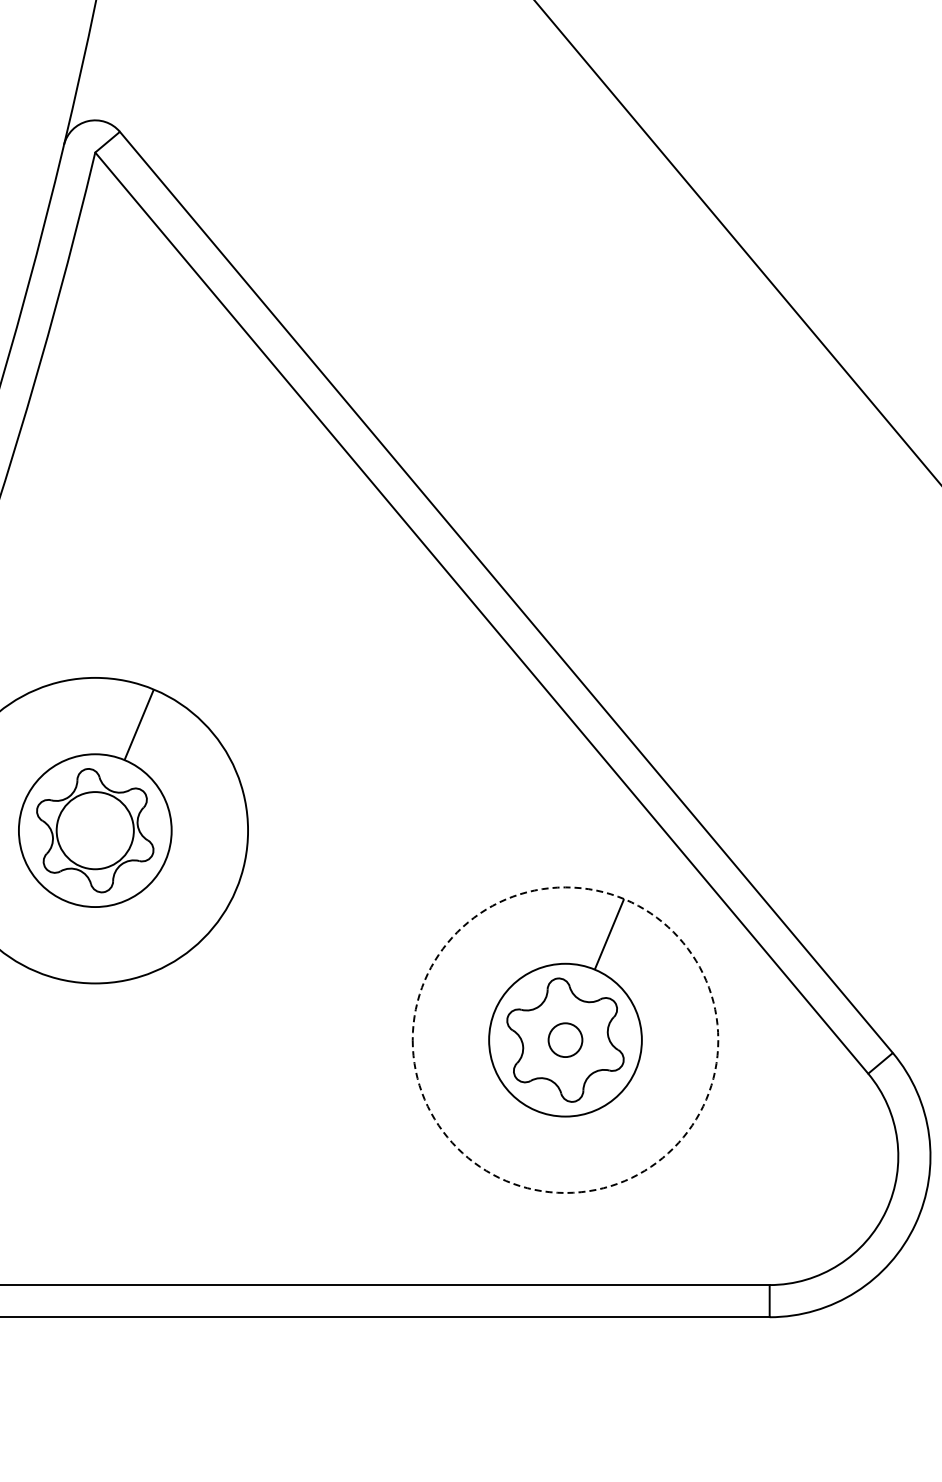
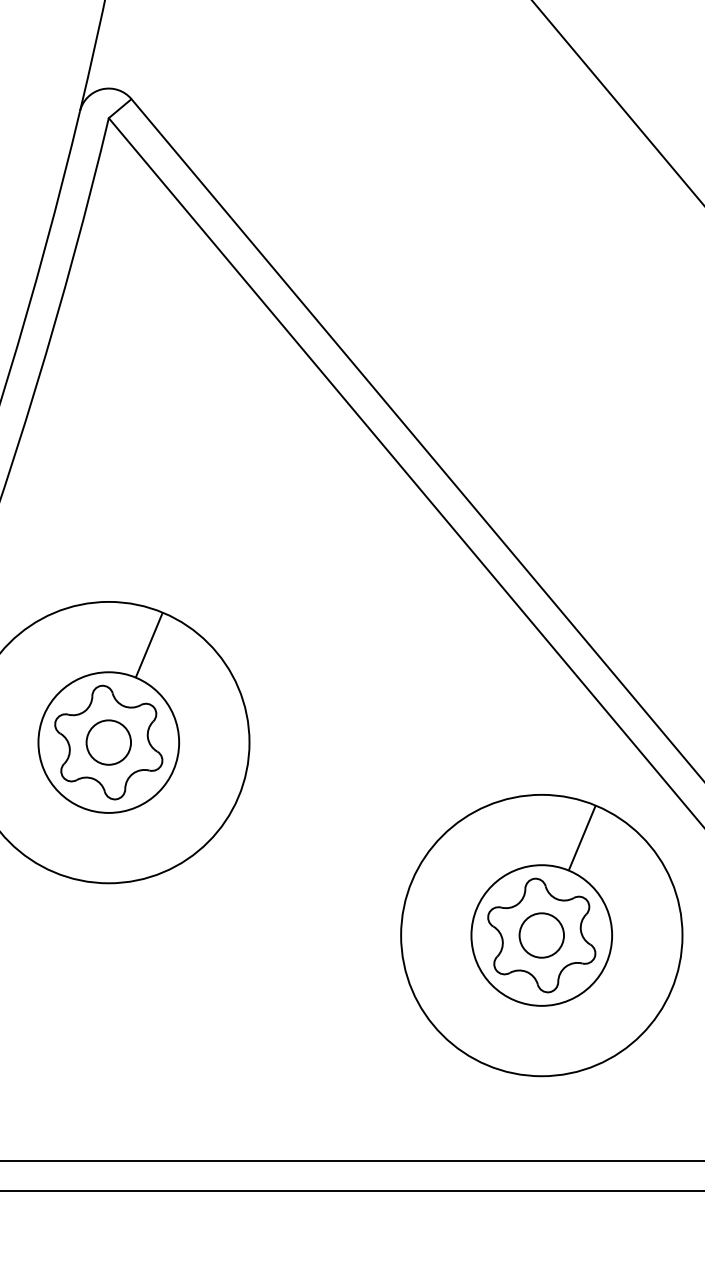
circle: (95, 830) -> (109, 742), size x0.62
circle: (565, 1039) -> (541, 934), dashed -> solid
circle: (565, 1040) -> (541, 935), size x1.43

